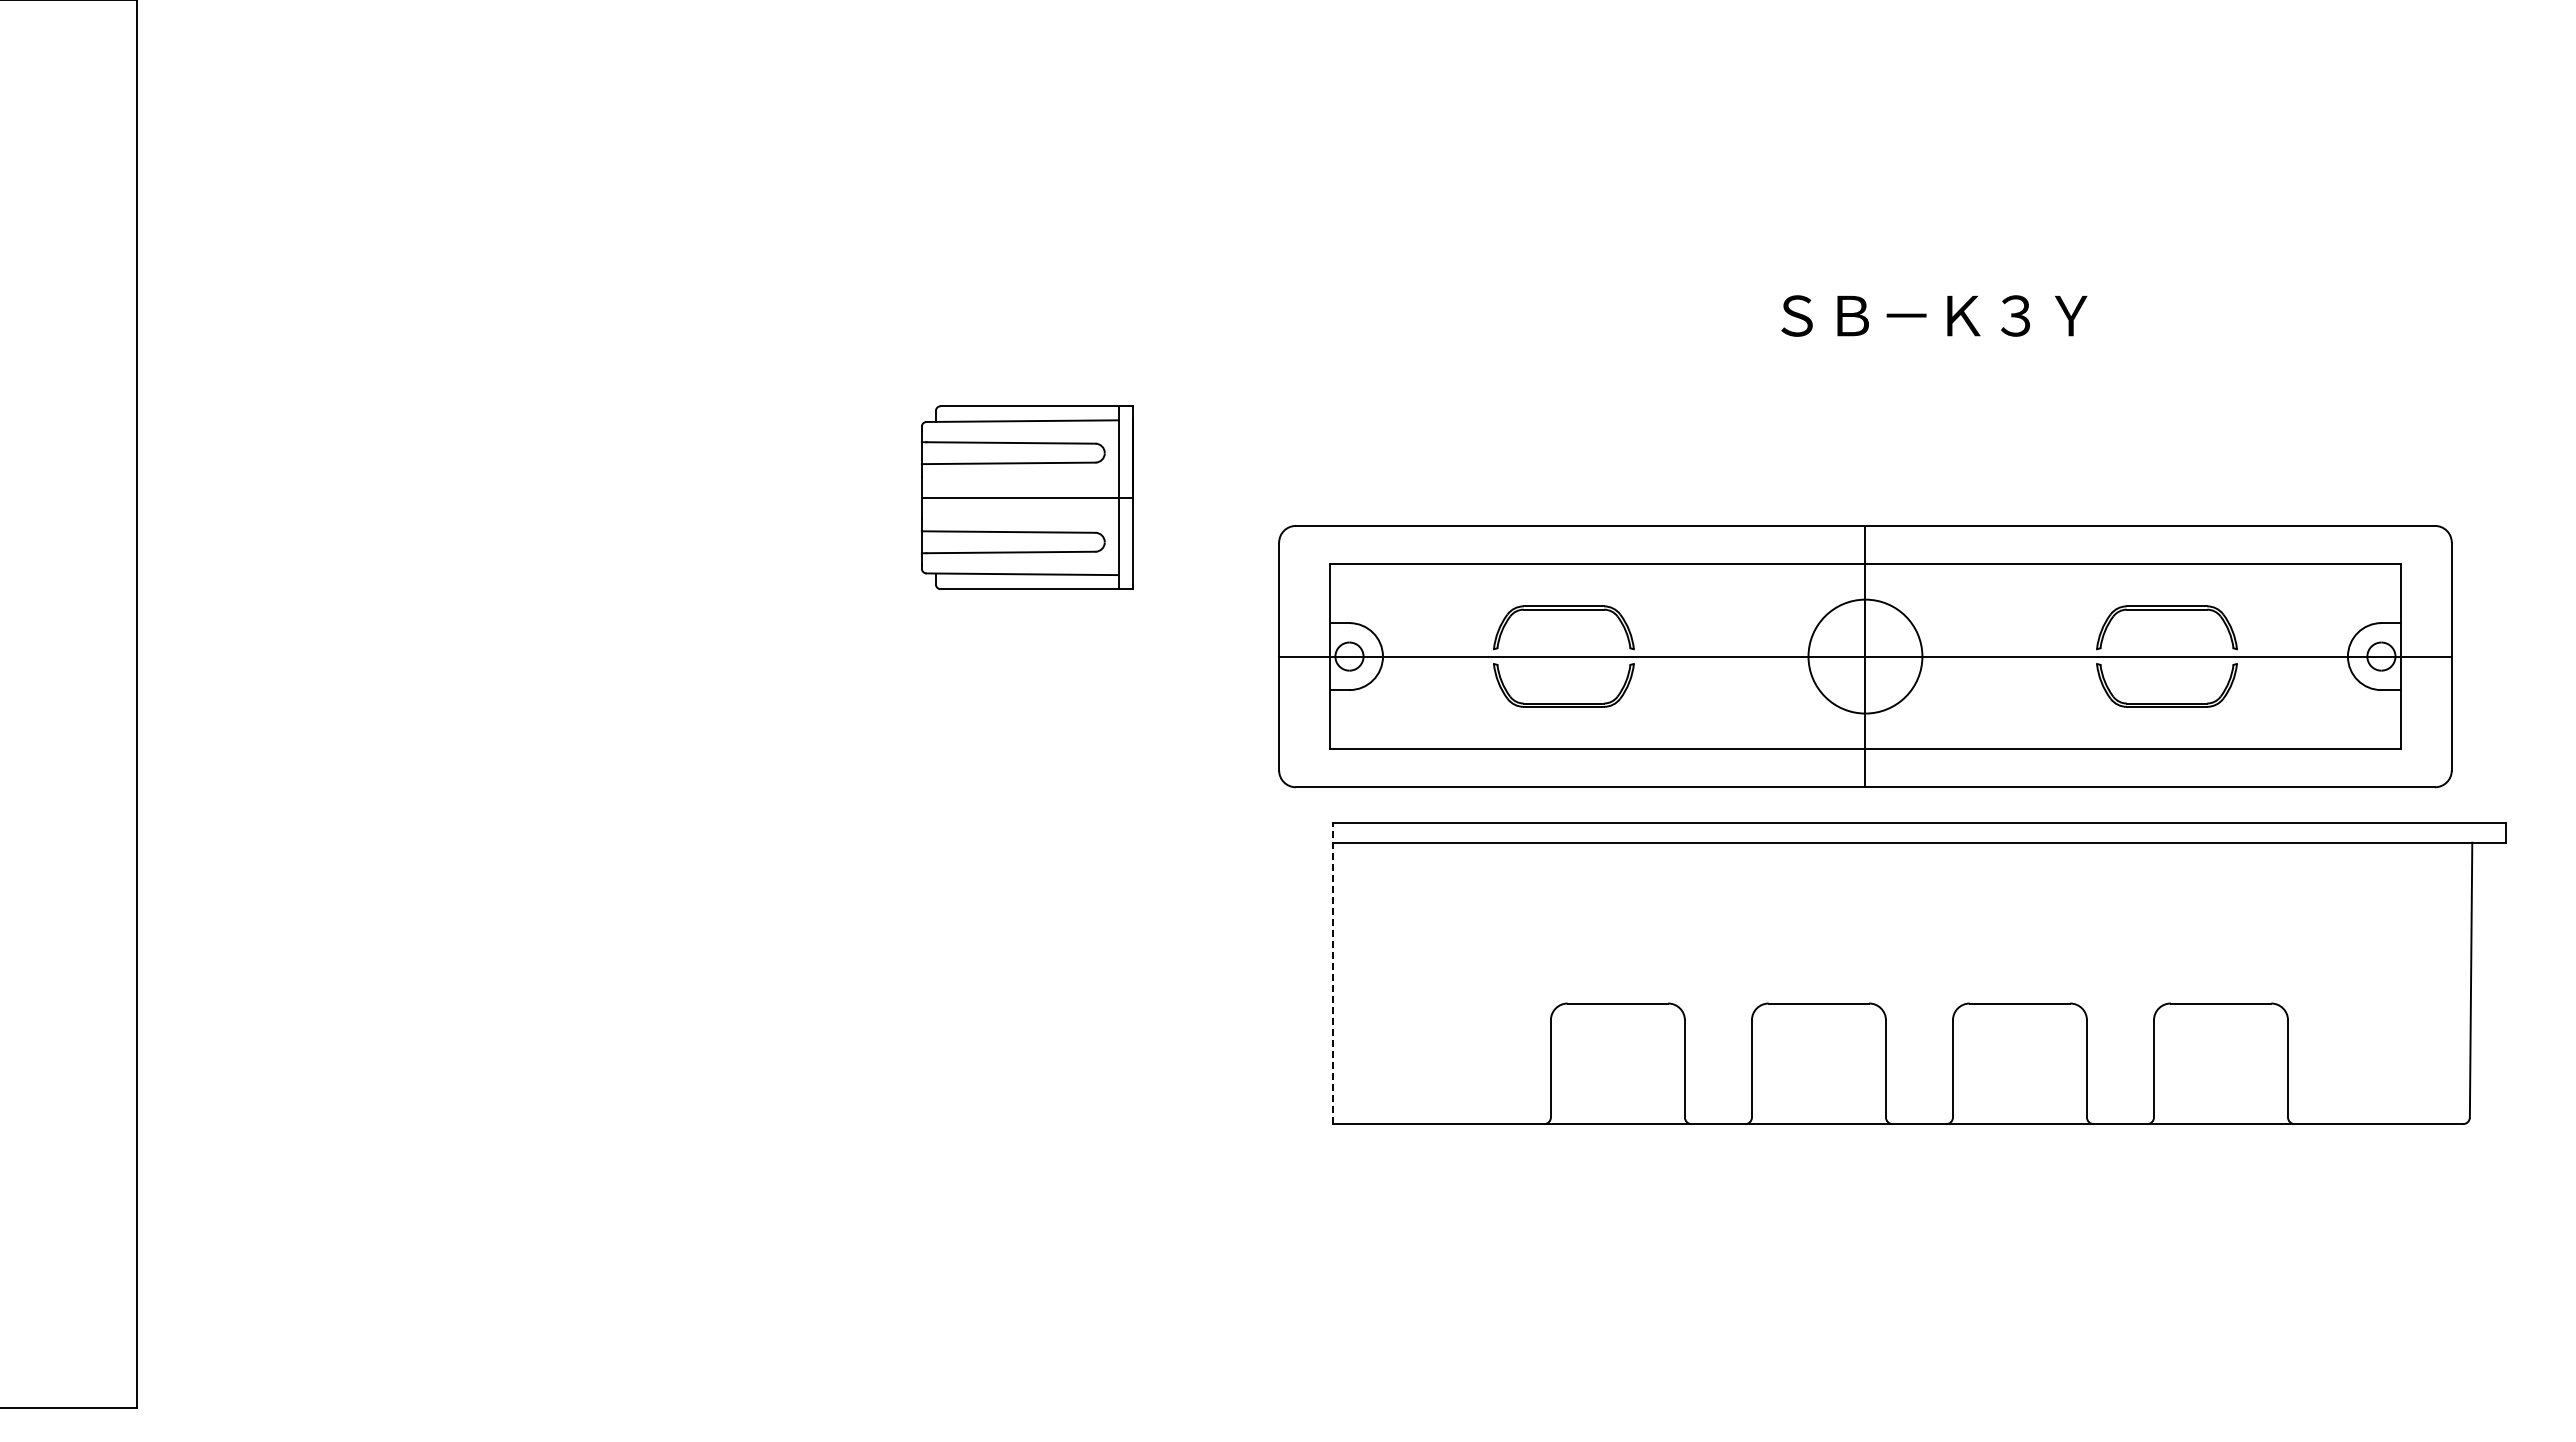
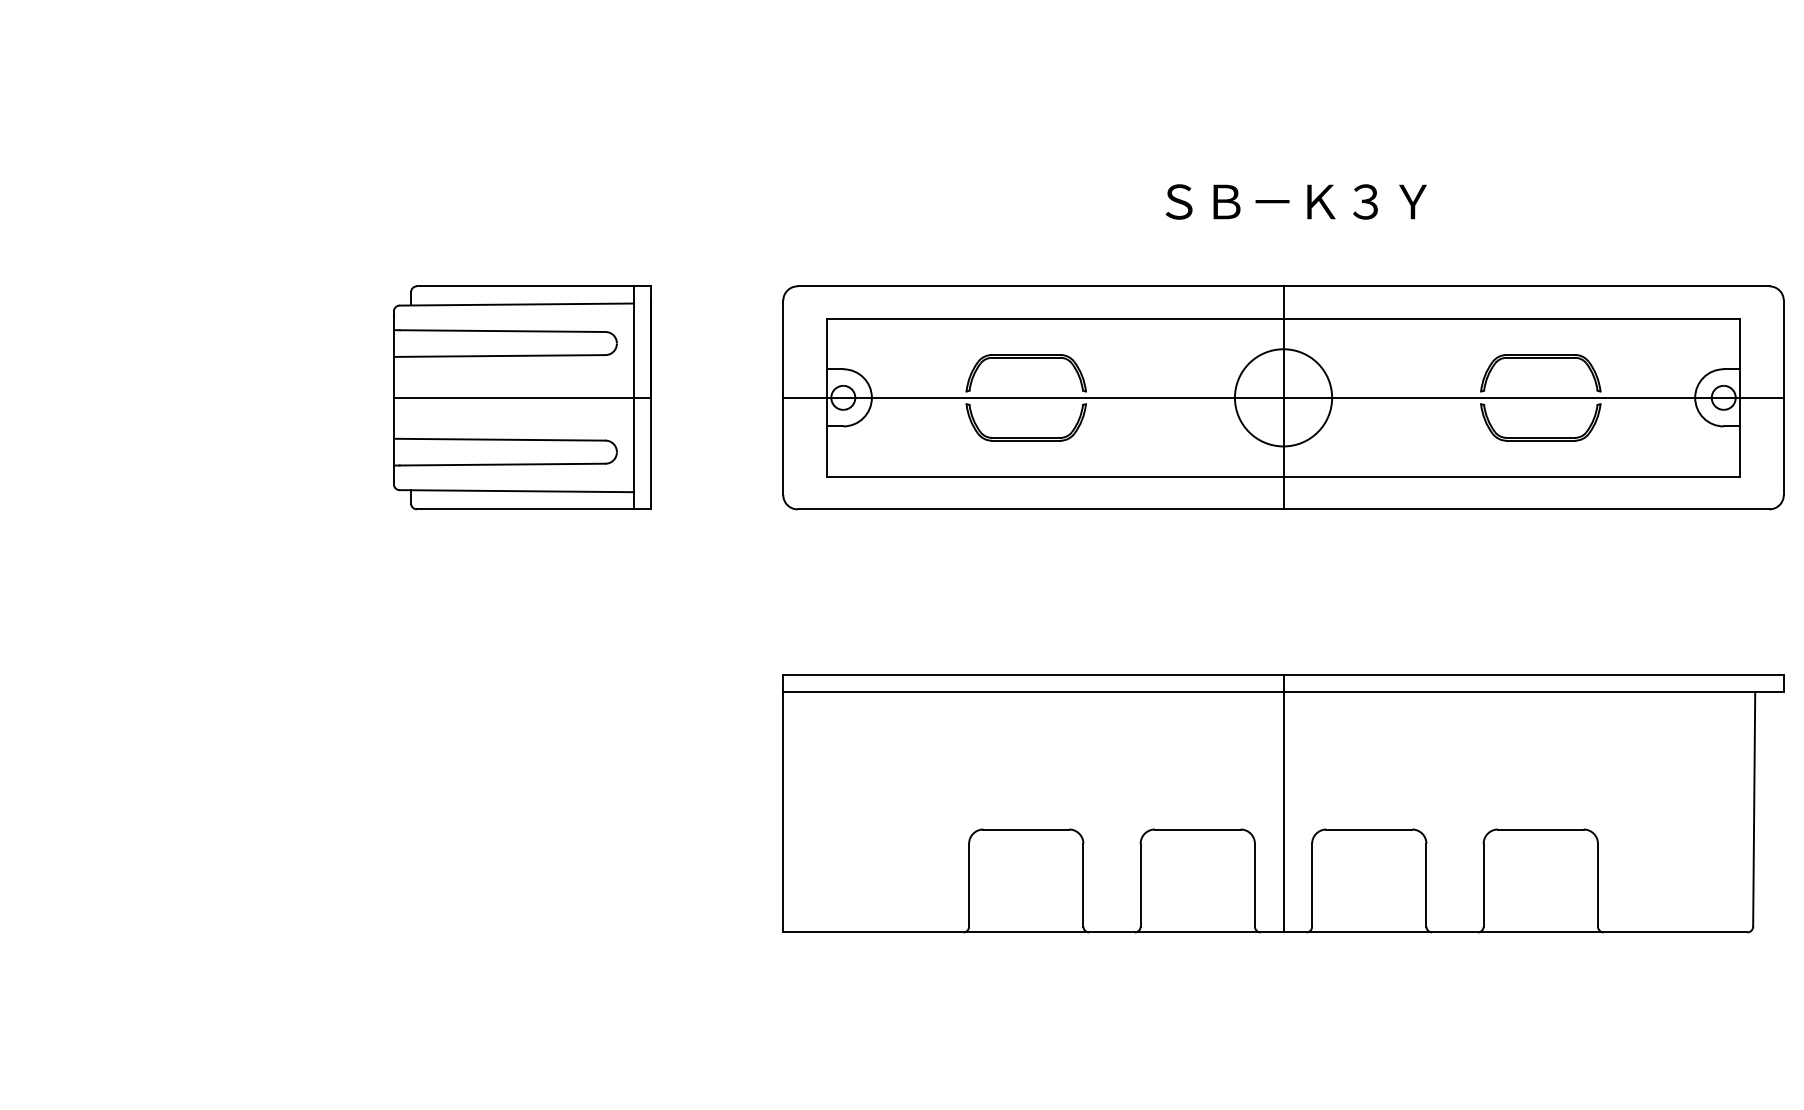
text: (1934, 315) -> (1296, 201), moved
part: (1026, 497) -> (521, 397), size x1.43
part: (1865, 656) -> (1283, 397), moved
line: (1333, 973) -> (783, 803), dashed -> solid
line: (1919, 973) -> (1283, 803), added

